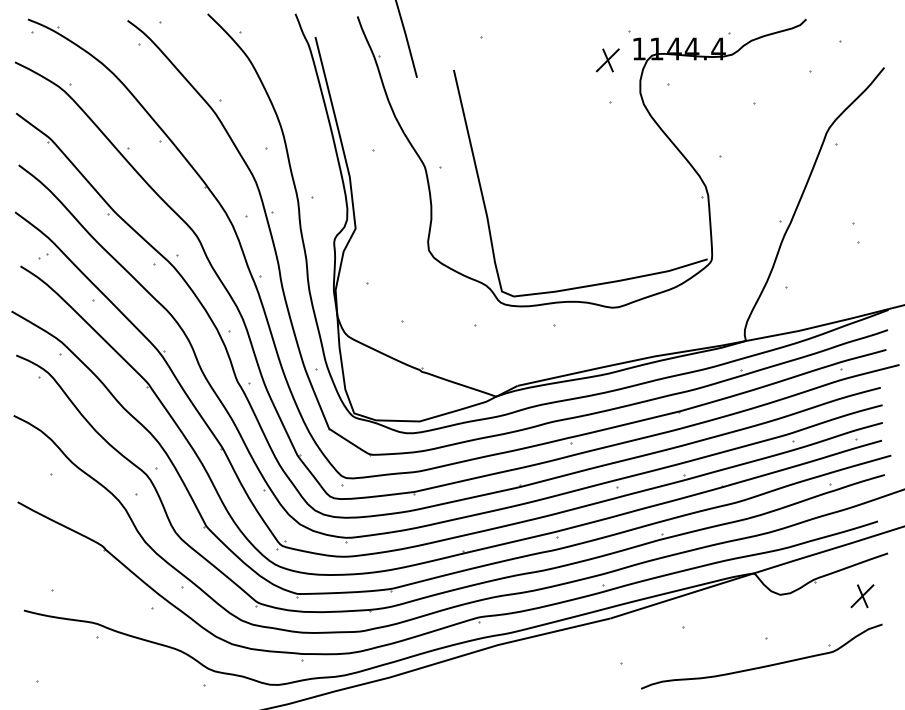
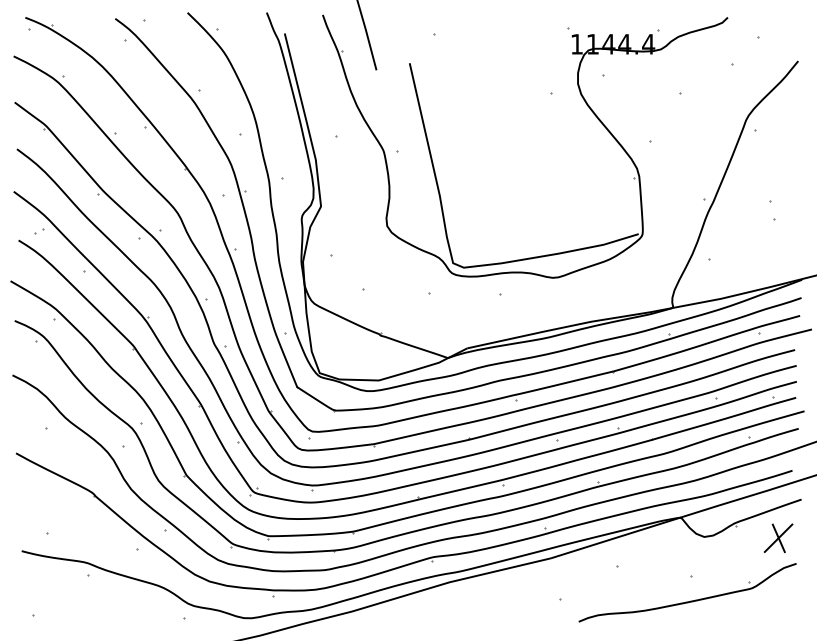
part: (607, 60) -> (548, 54), removed
part: (862, 595) -> (778, 537), size x1.4

